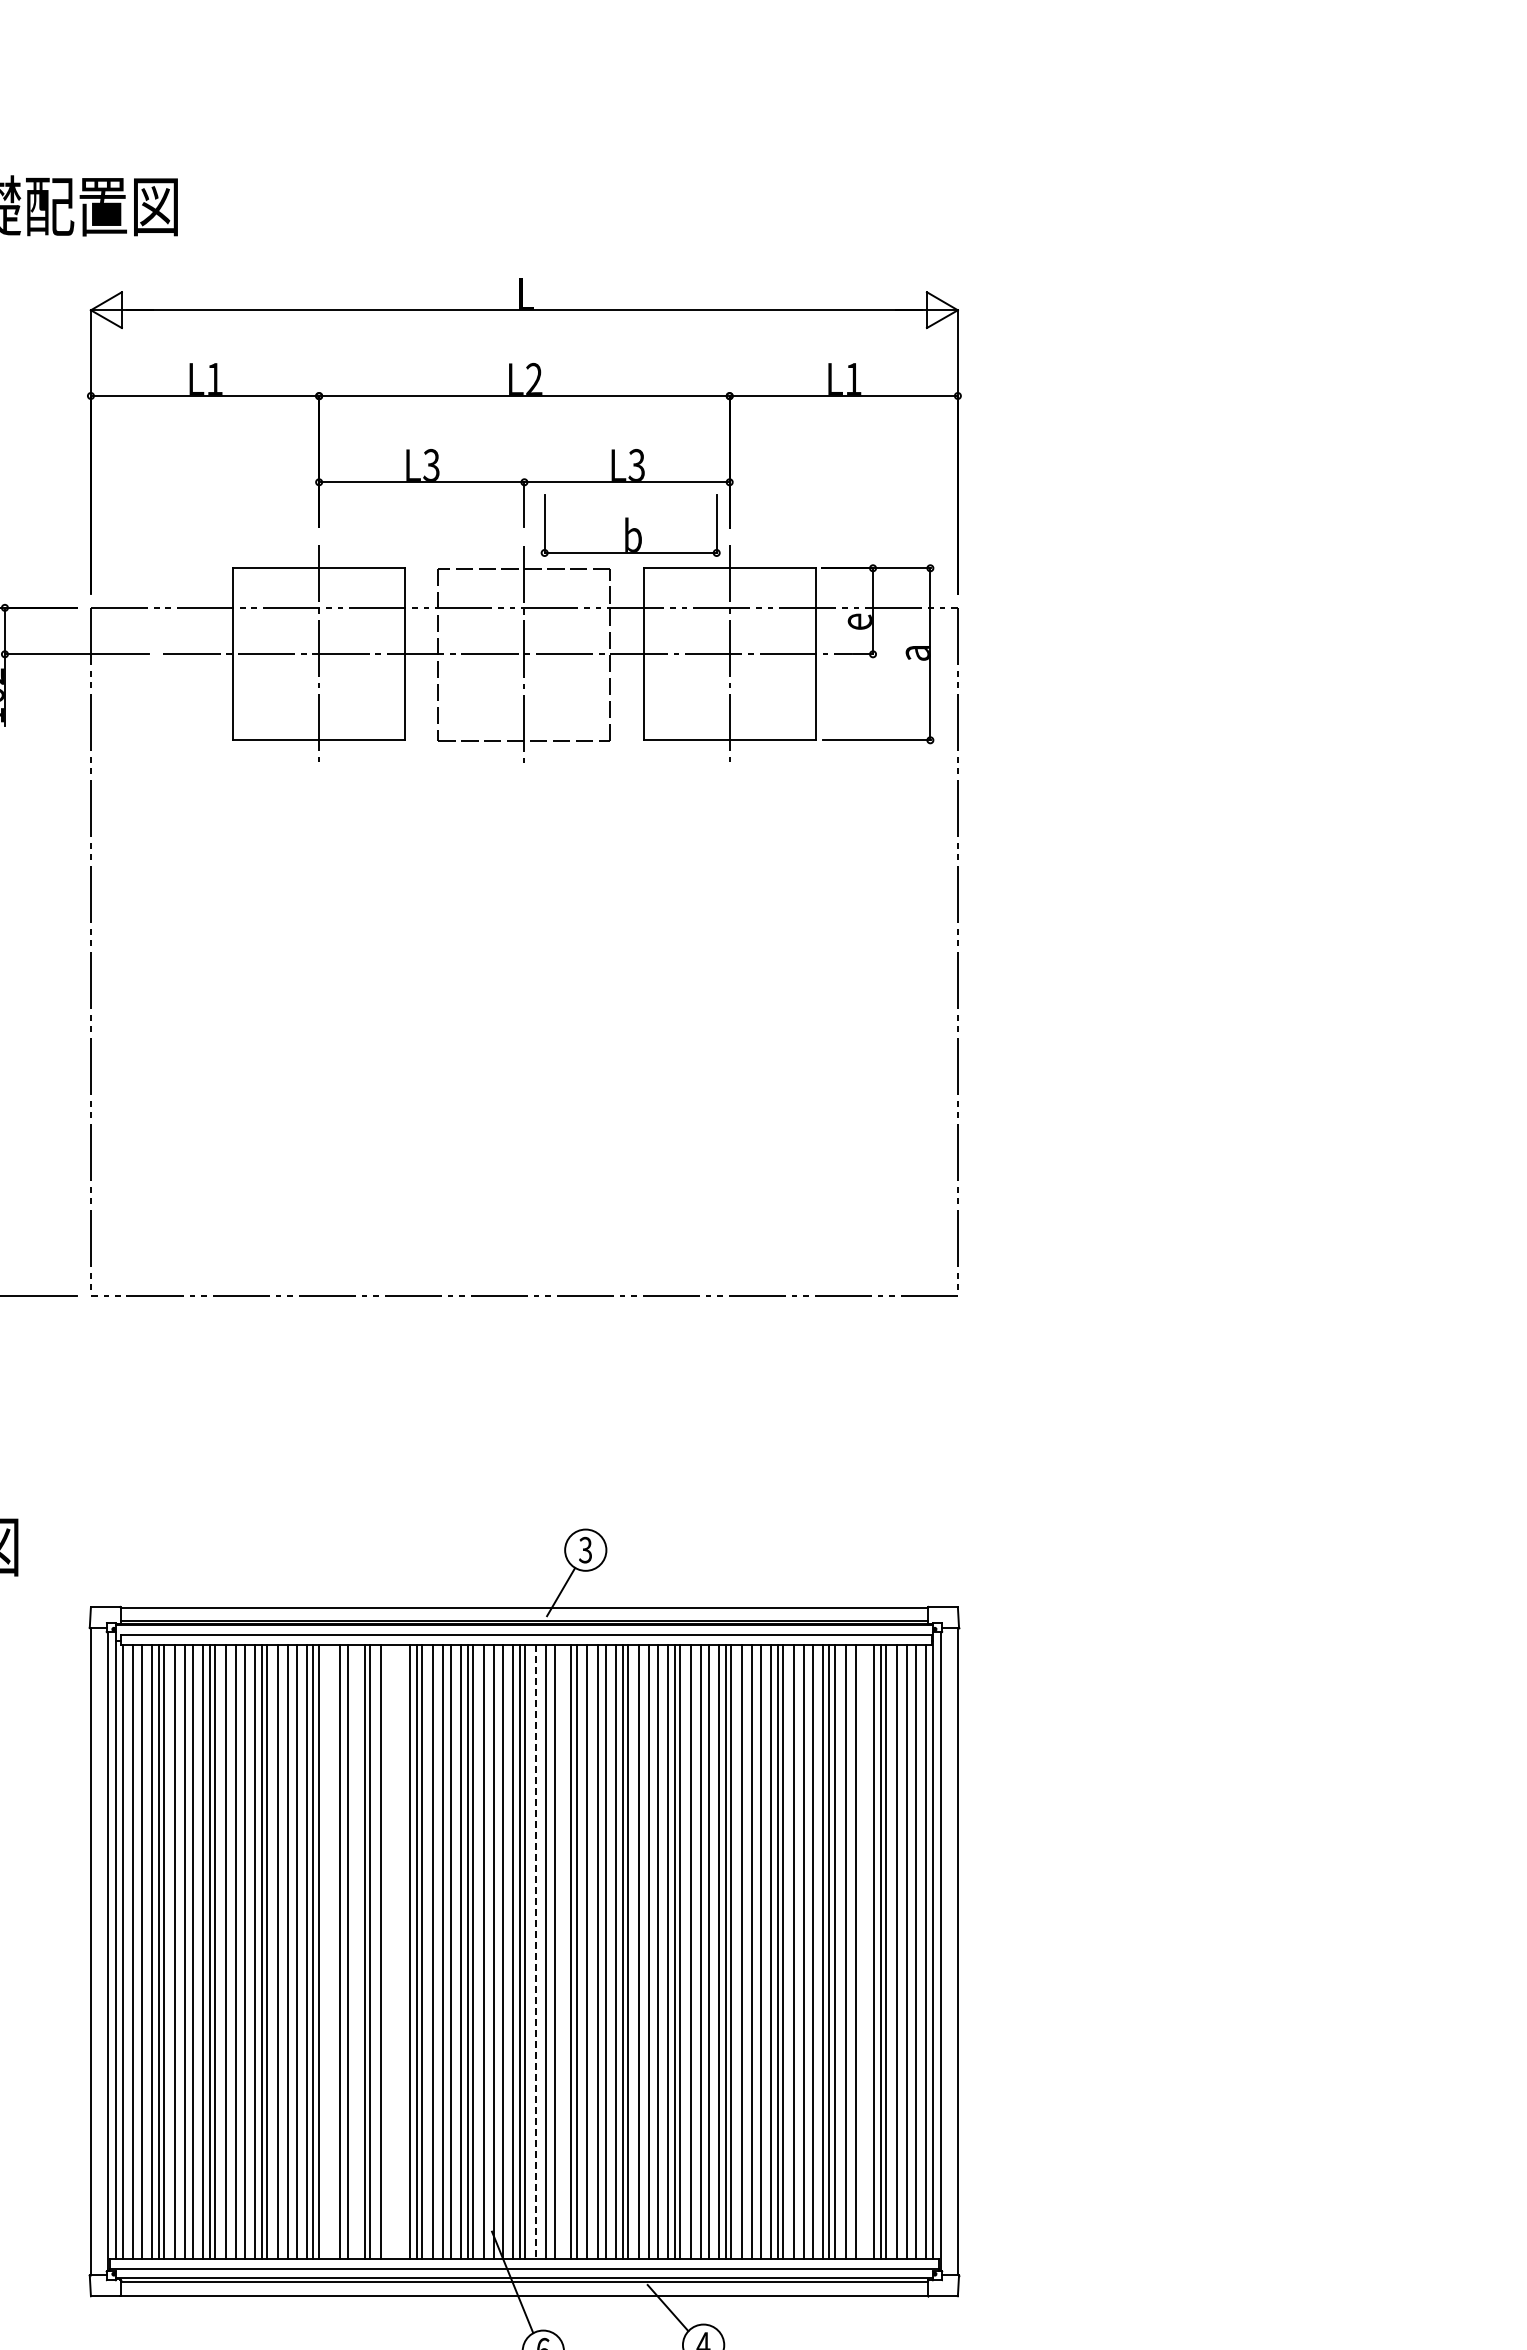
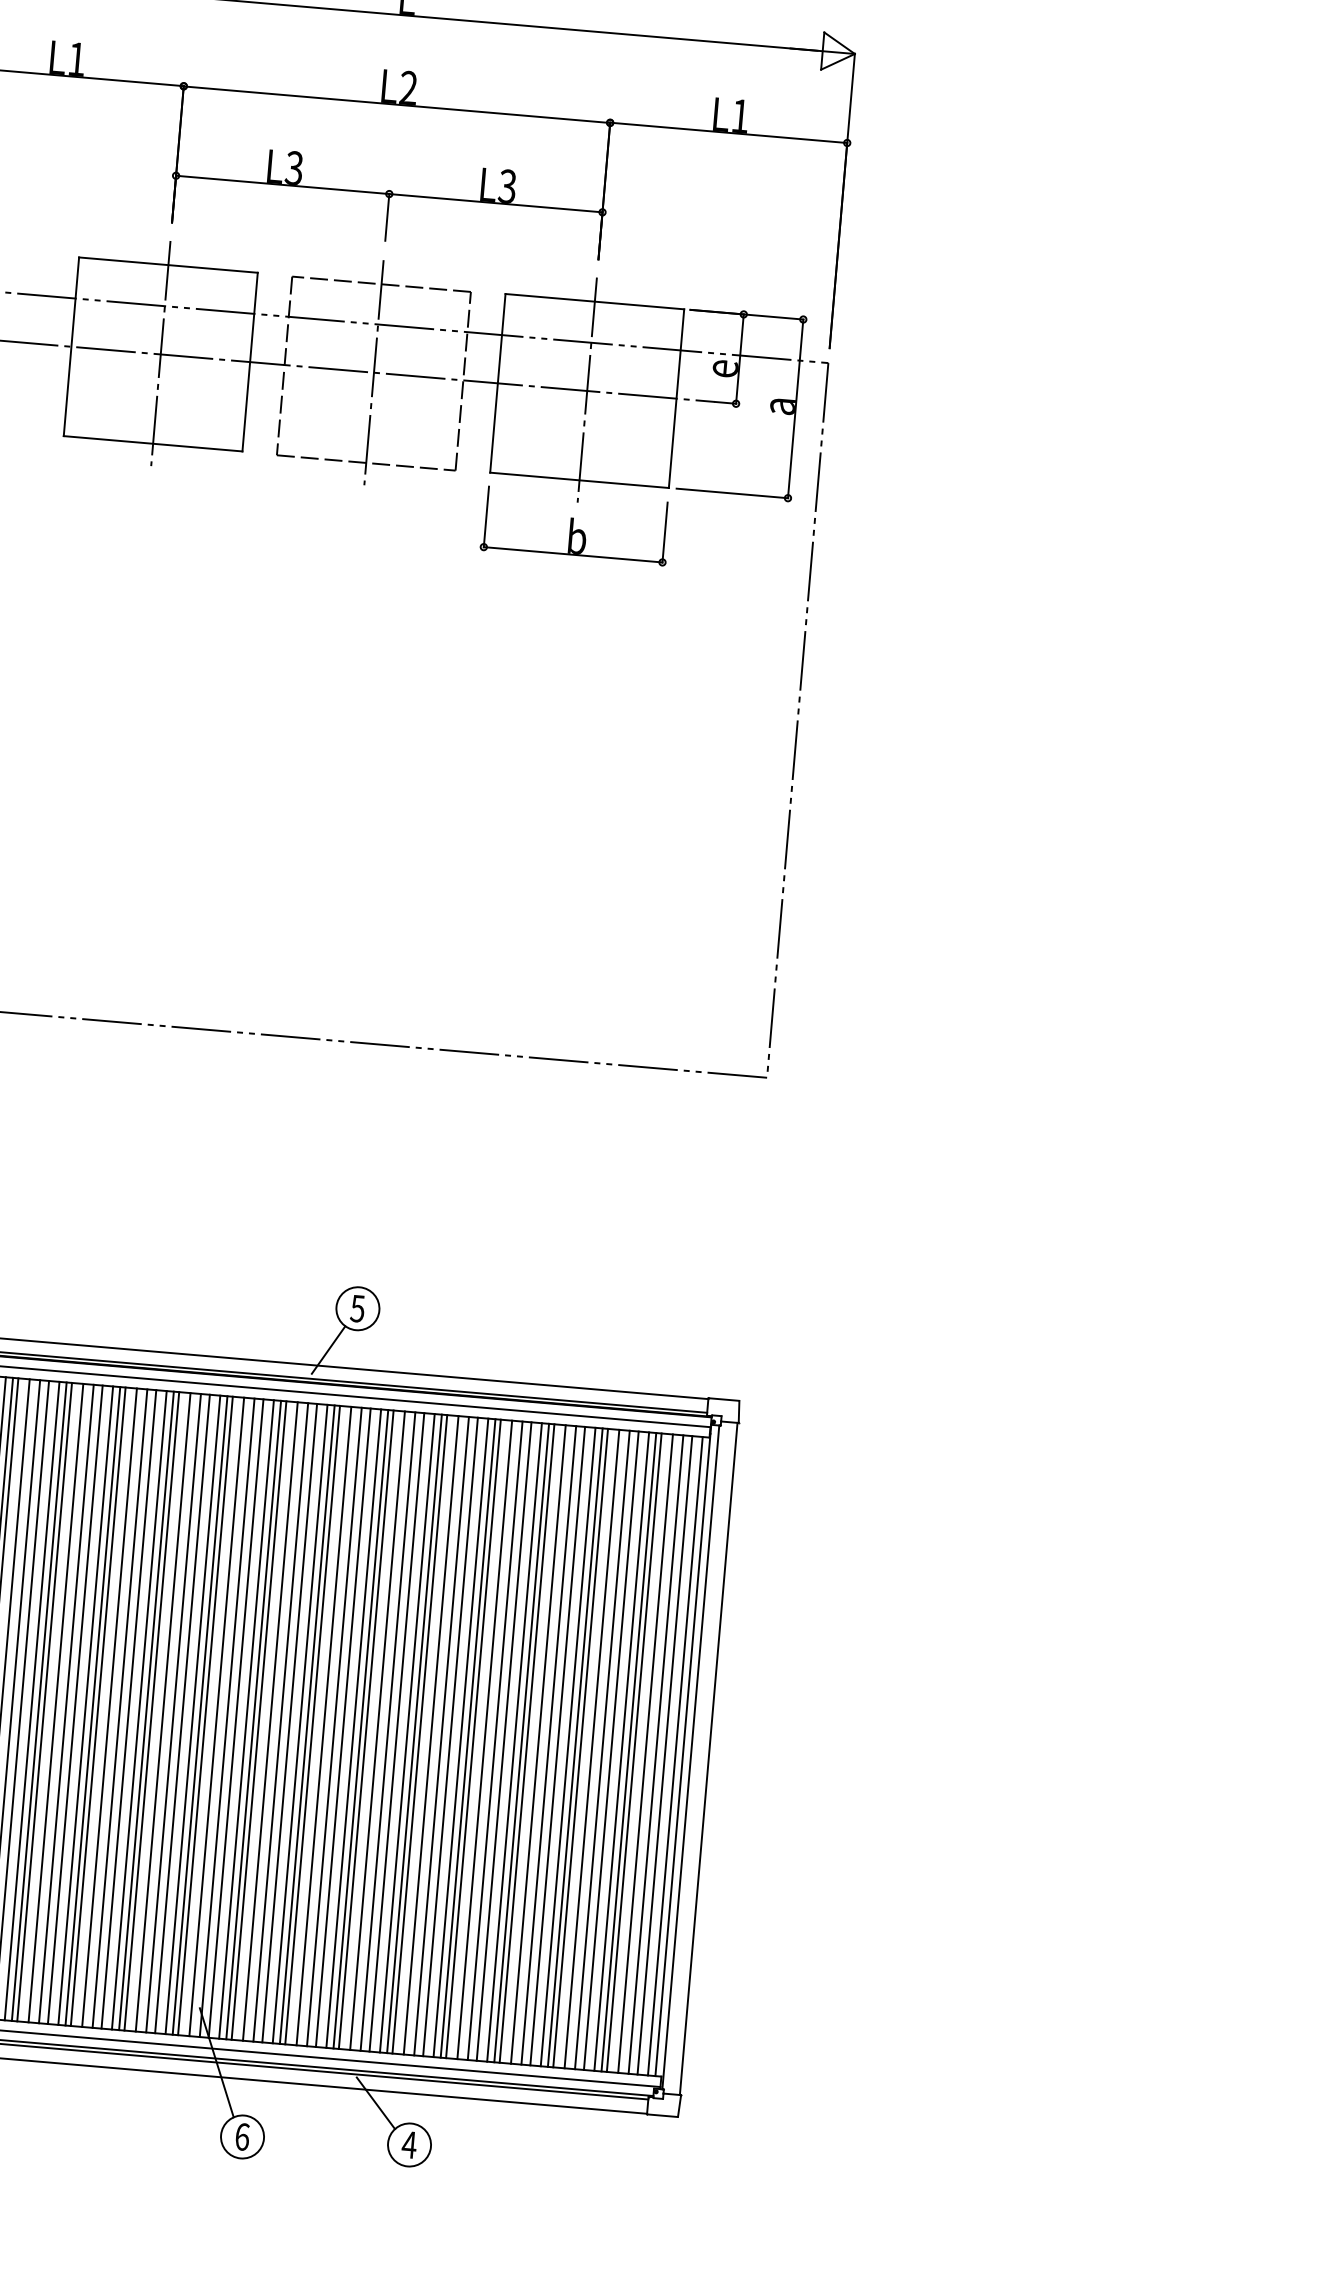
part: (630, 525) -> (575, 526), moved
text: (585, 1549) -> (357, 1307), 3 -> 5
line: (329, 1951) -> (56, 1702), added
line: (358, 1951) -> (86, 1705), added
line: (391, 1951) -> (120, 1708), added
line: (399, 1951) -> (128, 1708), added
line: (564, 1951) -> (300, 1723), added
line: (864, 1951) -> (611, 1750), added
line: (535, 1952) -> (269, 1722), dashed -> solid

